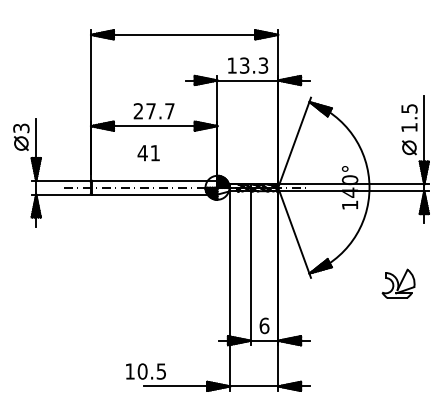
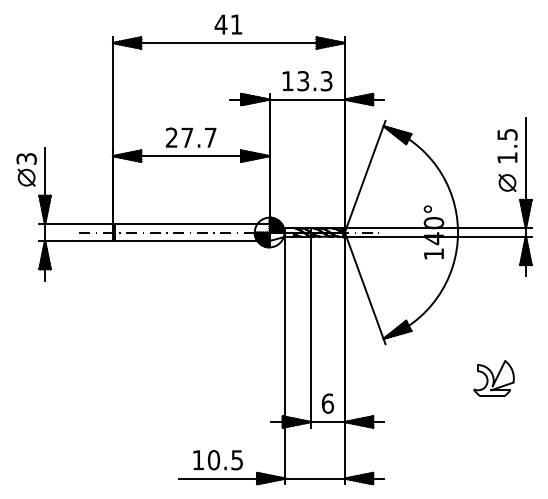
text: (148, 153) -> (228, 24), moved
part: (398, 283) -> (493, 378), moved
text: (145, 371) -> (217, 460), moved

